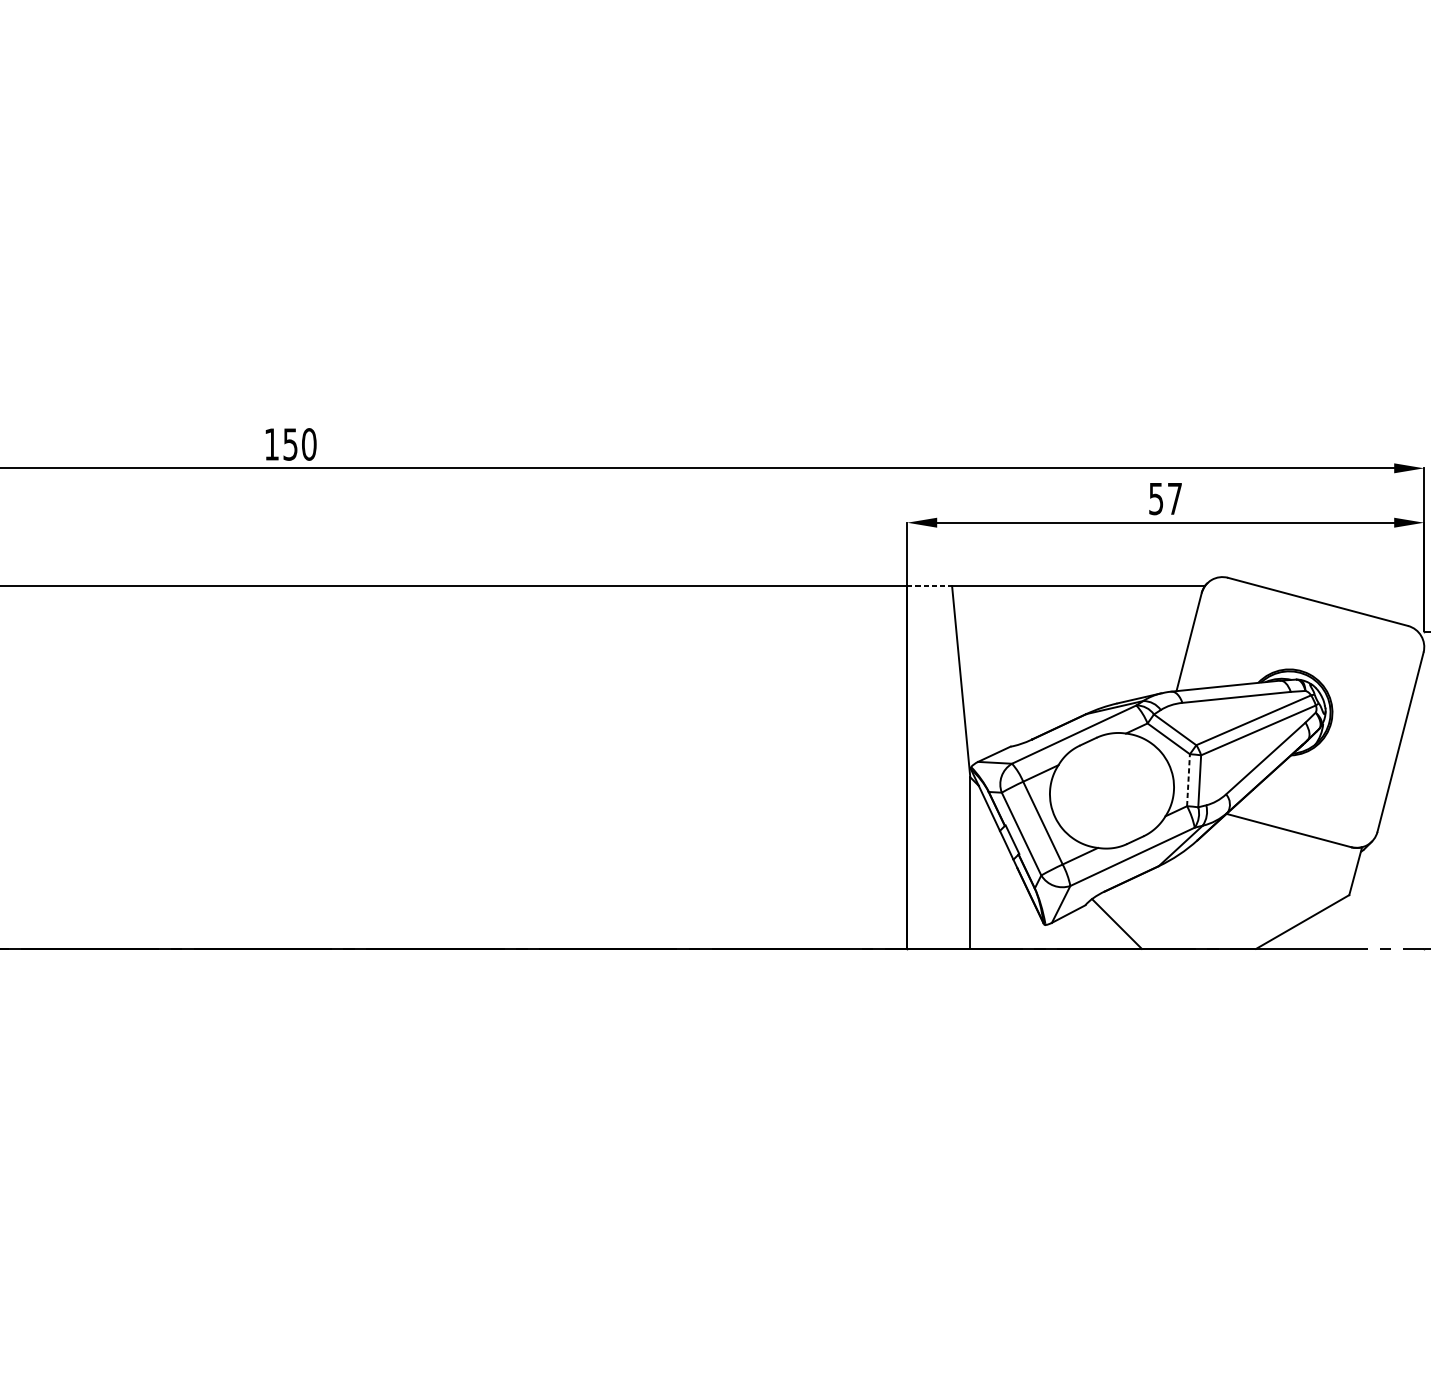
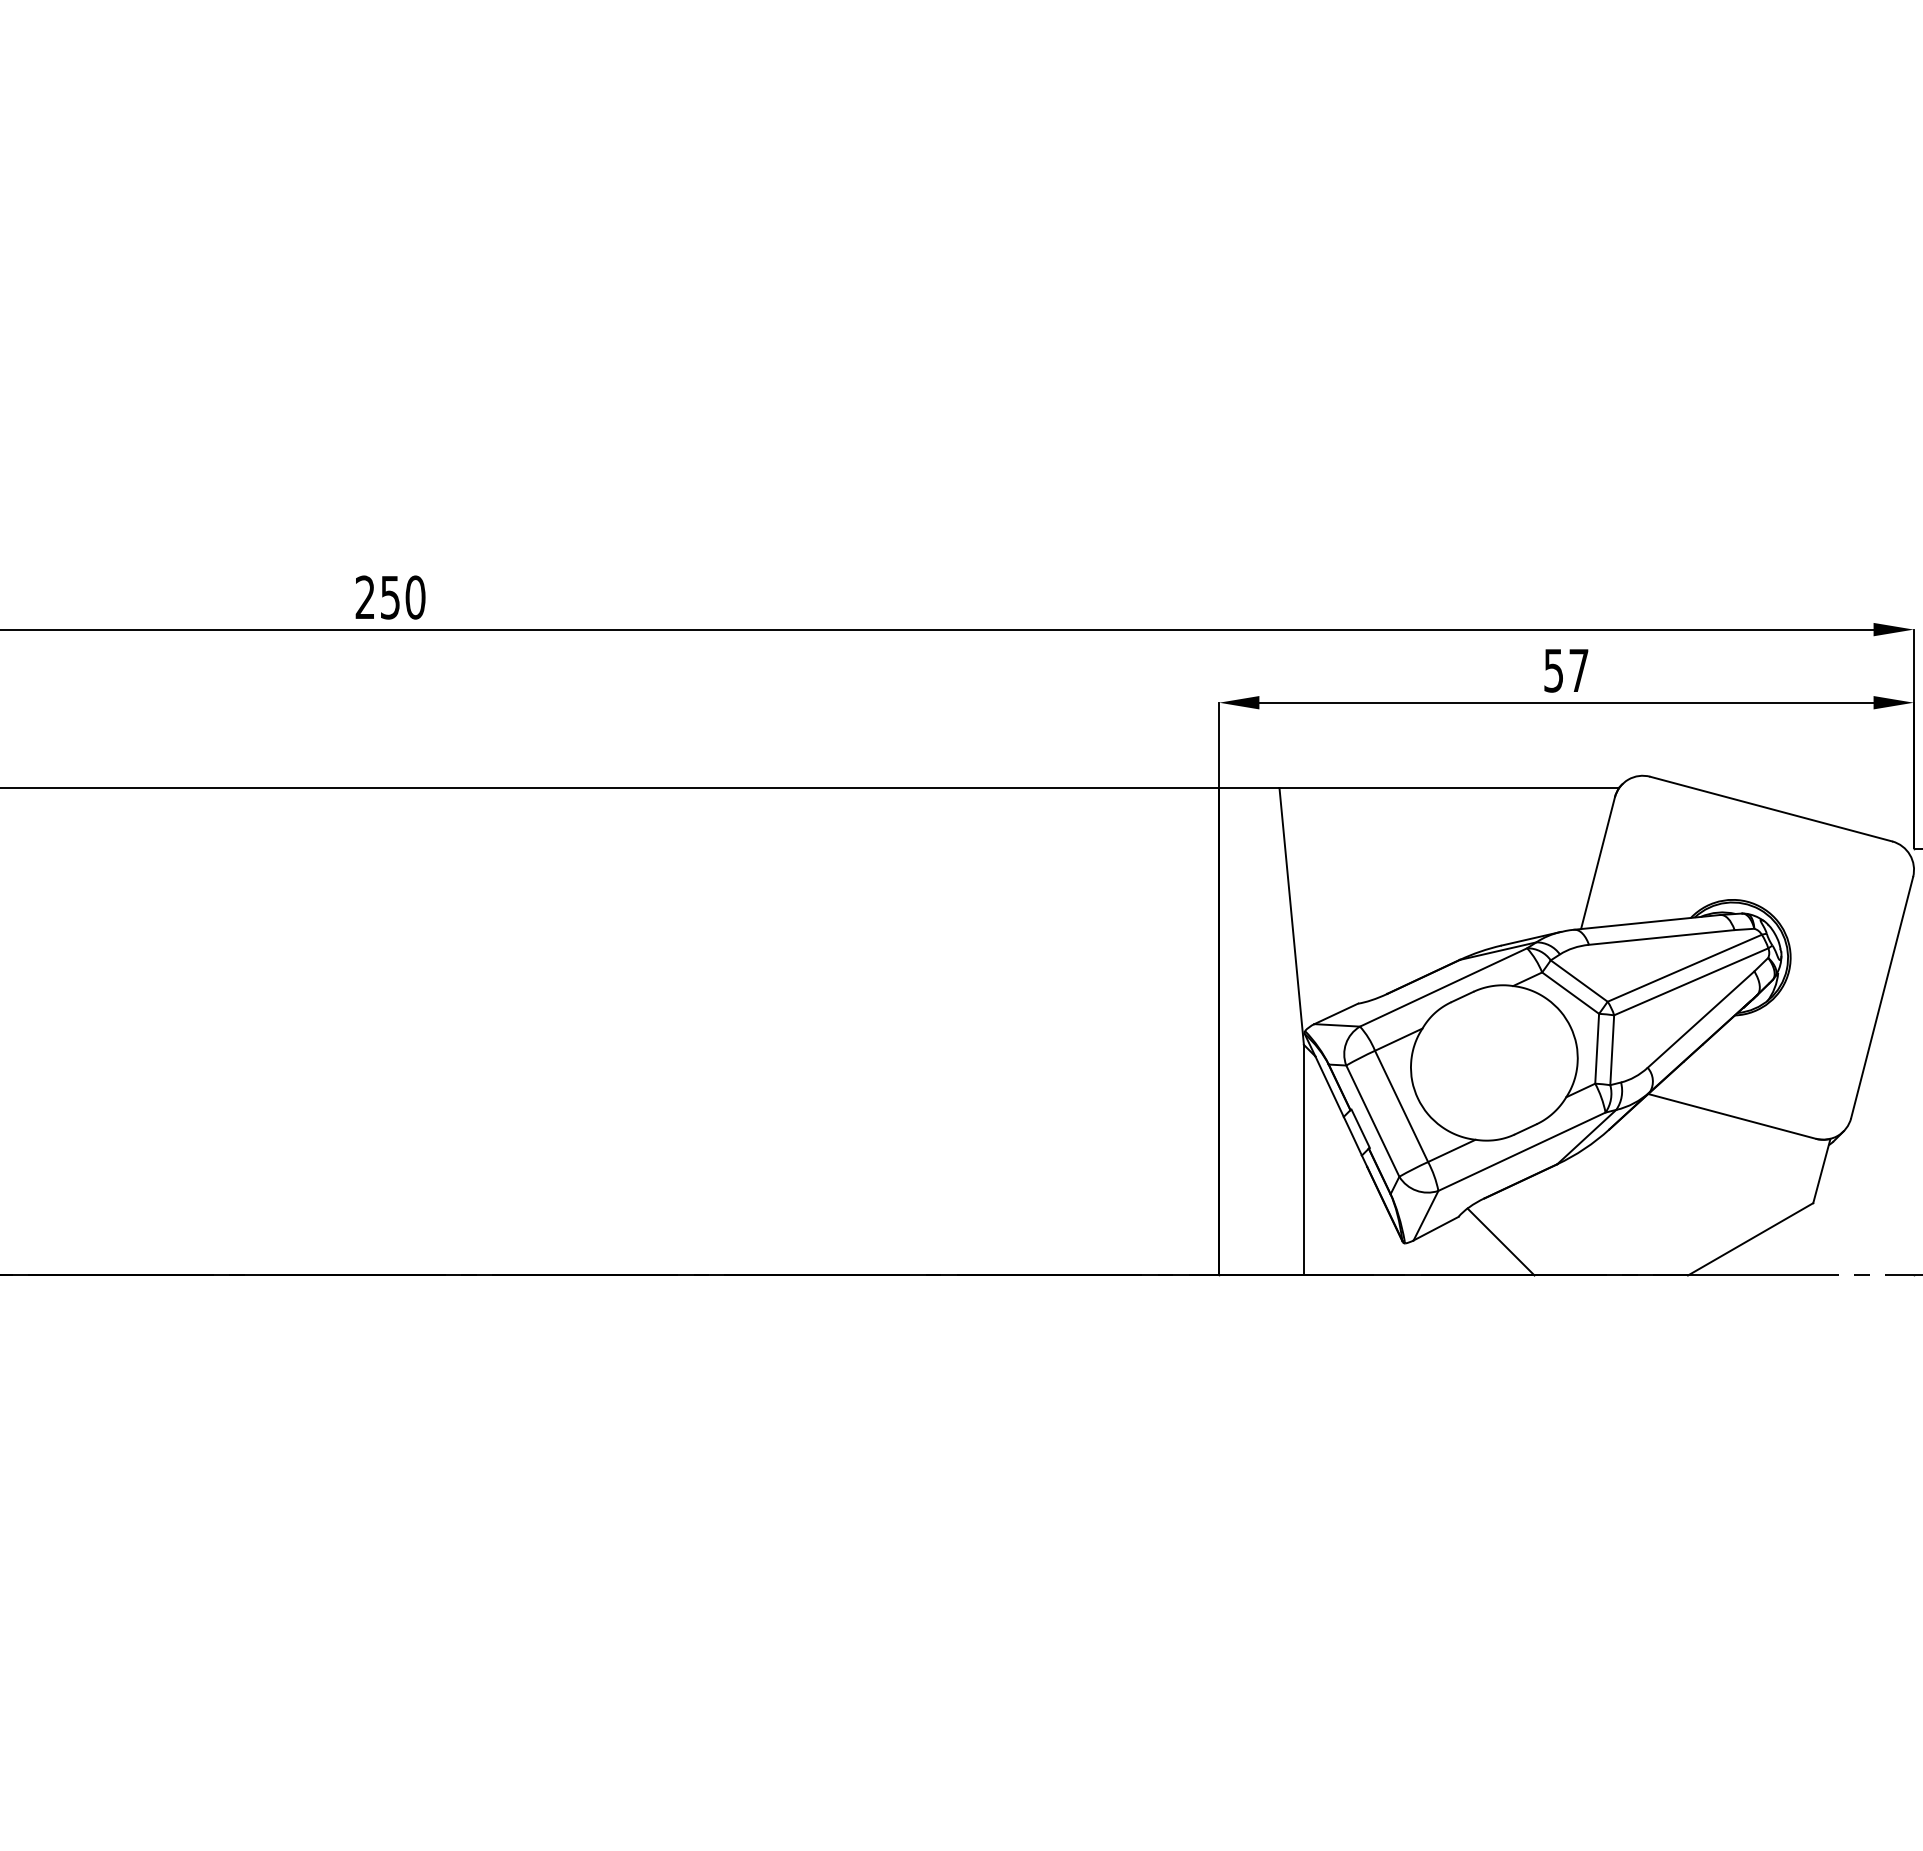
text: (271, 443) -> (364, 596), 150 -> 250
line: (929, 586) -> (1249, 788), dashed -> solid
line: (1188, 780) -> (1597, 1048), dashed -> solid

